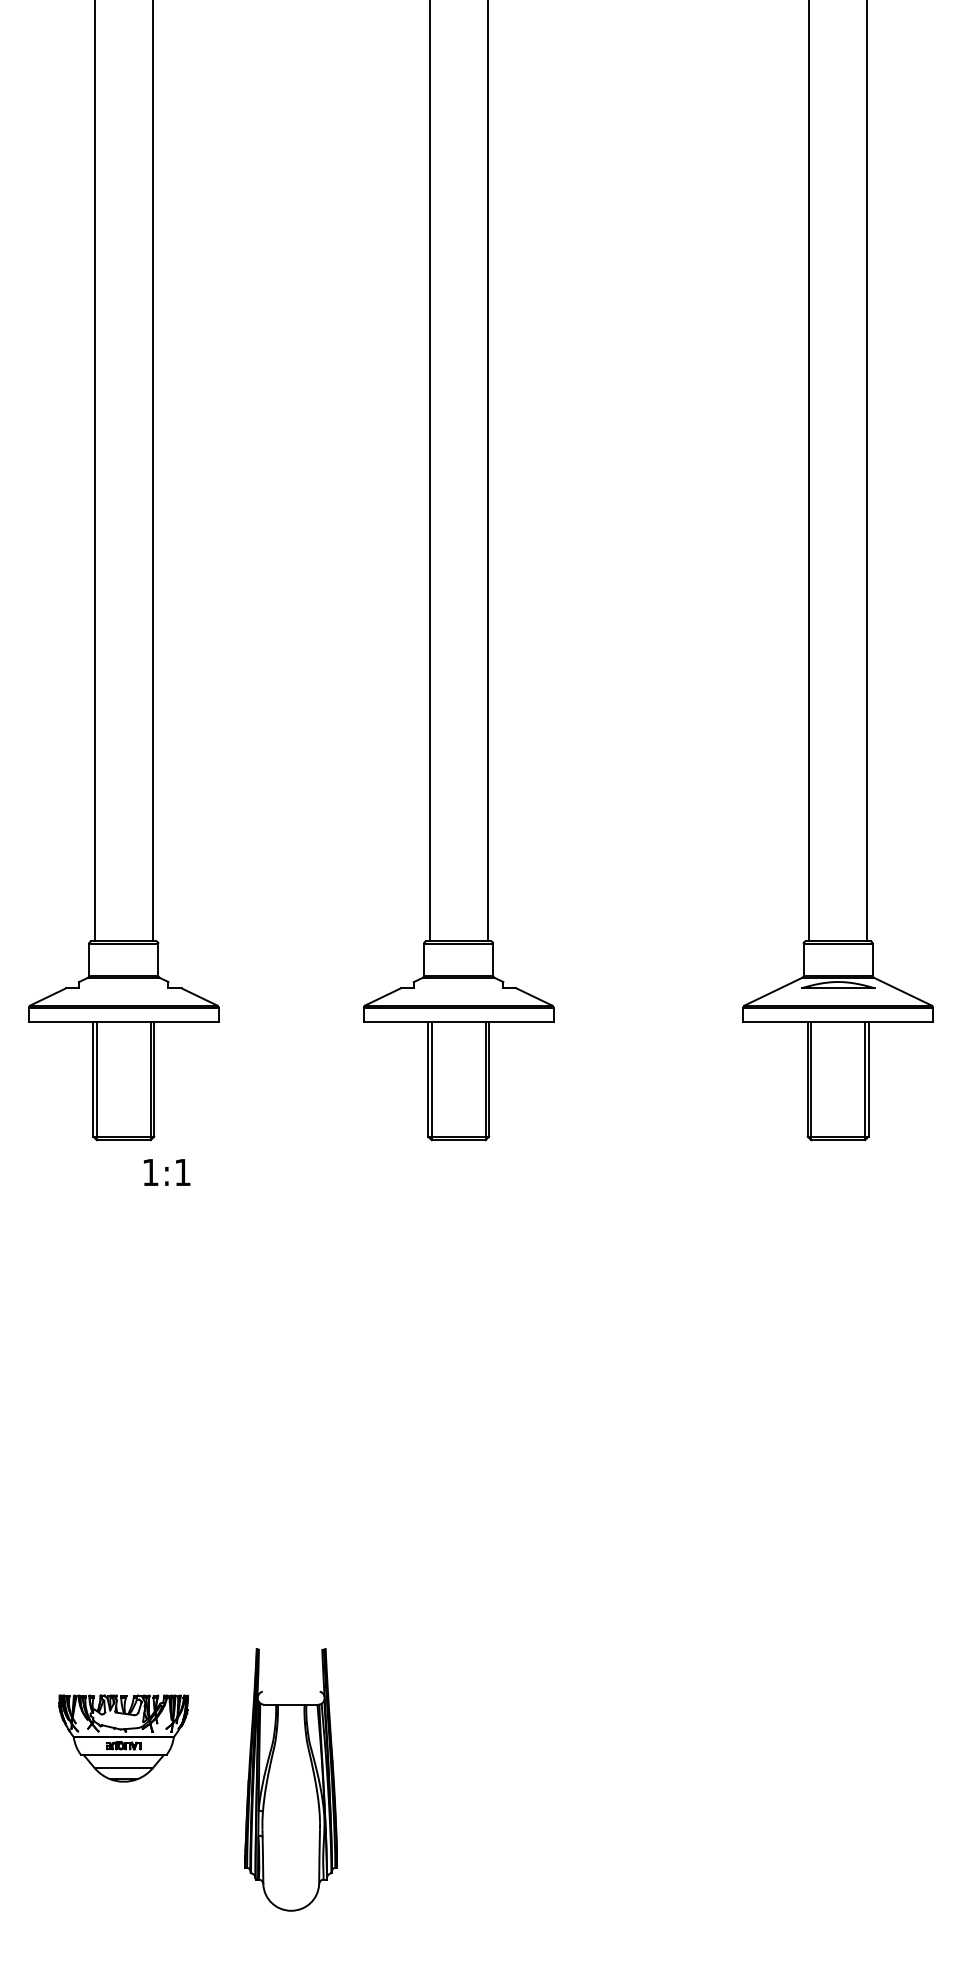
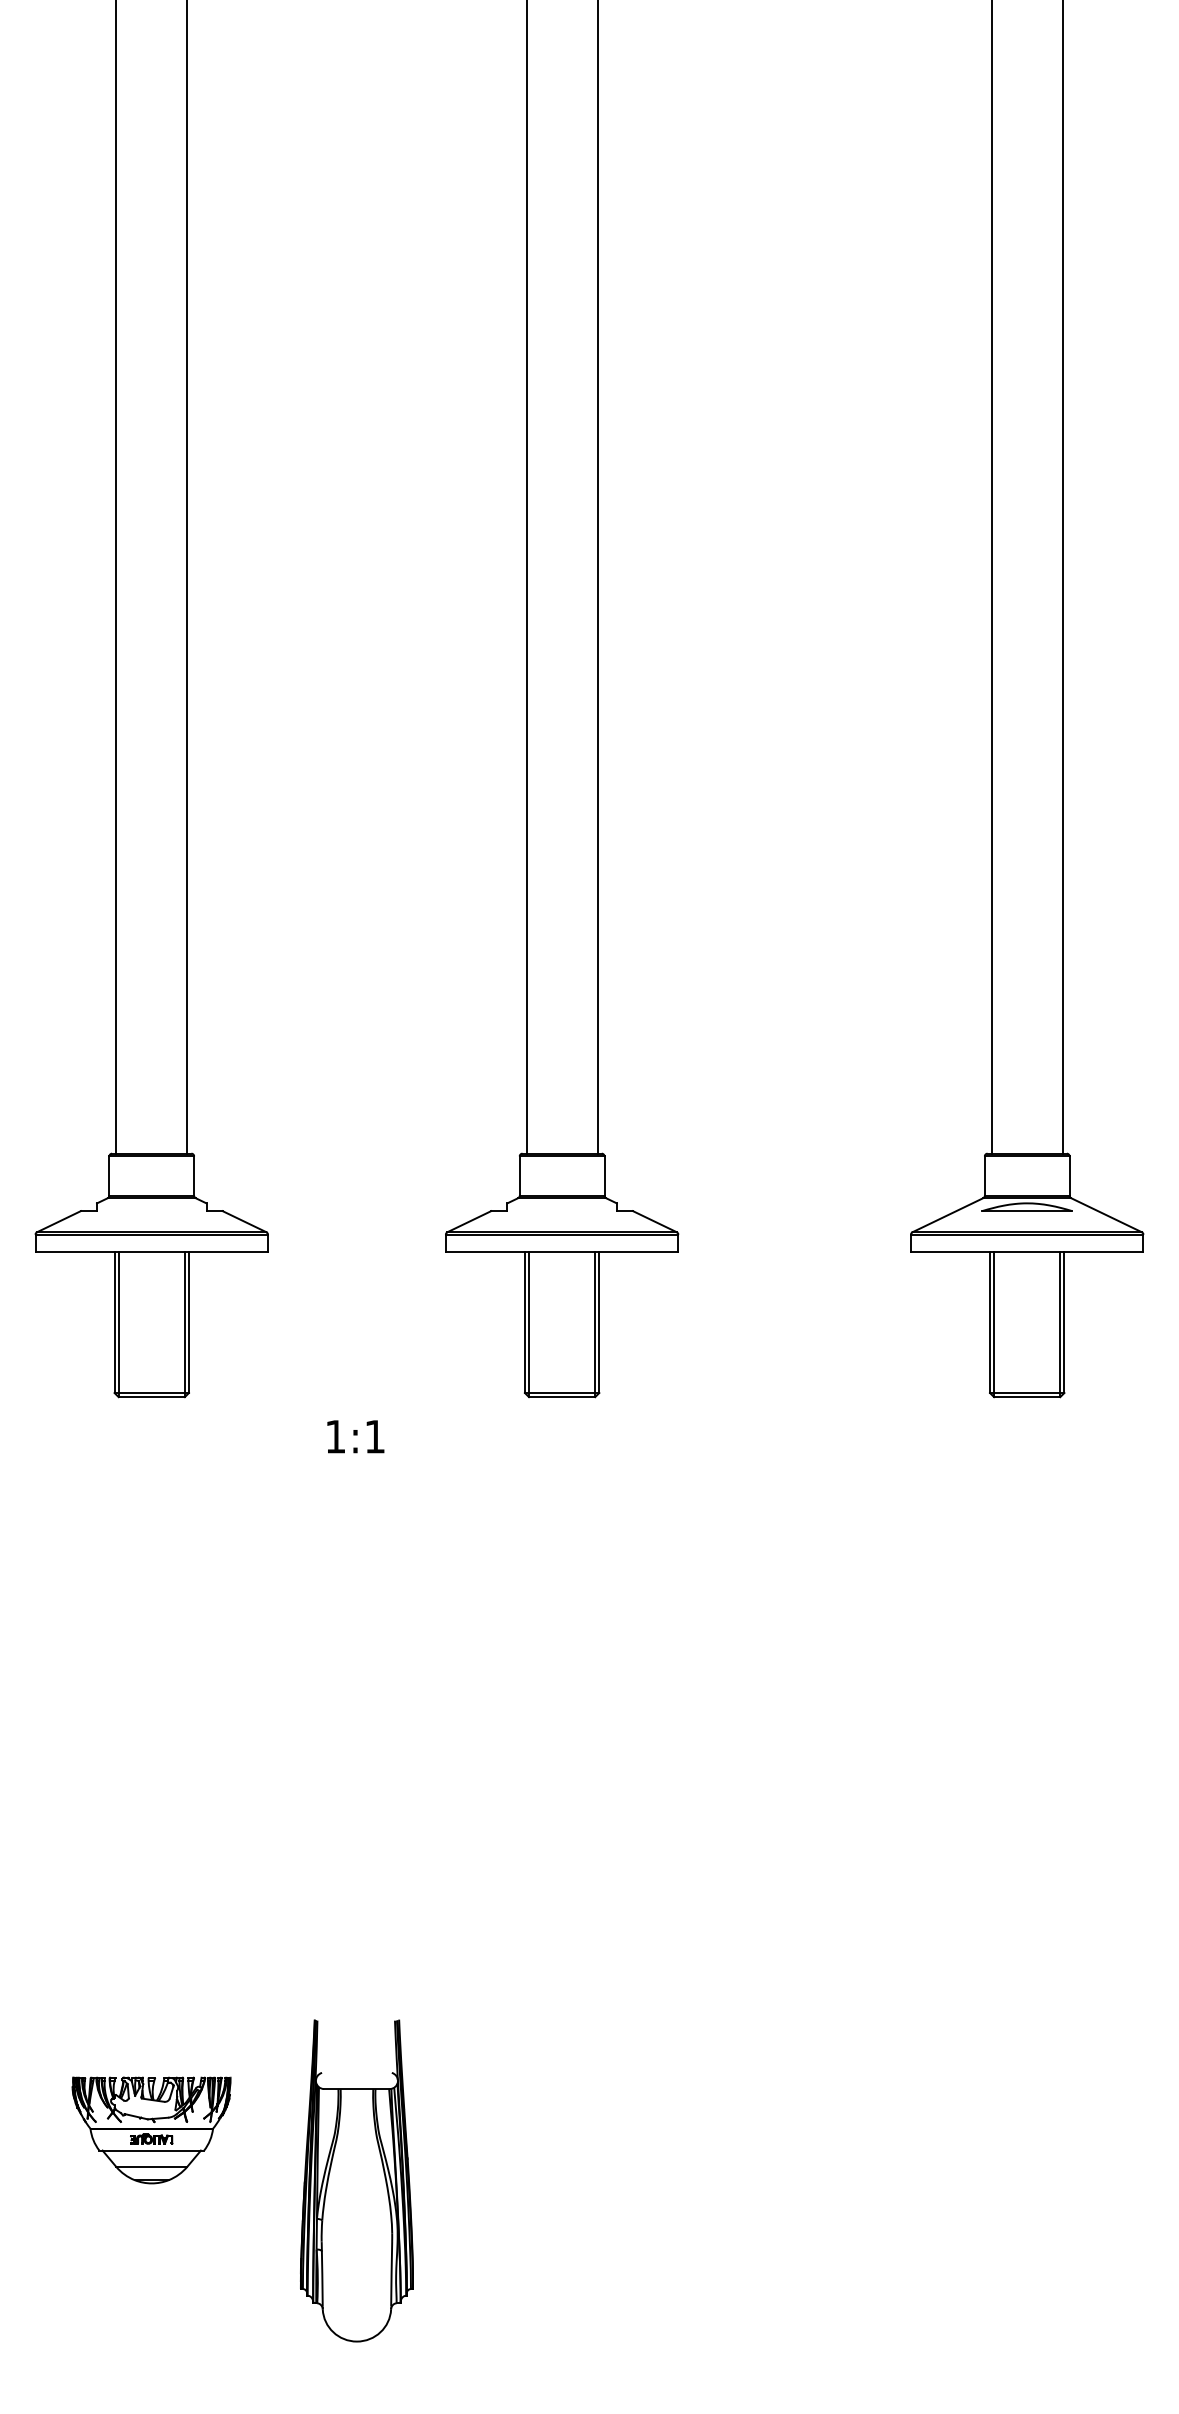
text: (166, 1172) -> (355, 1436), moved

